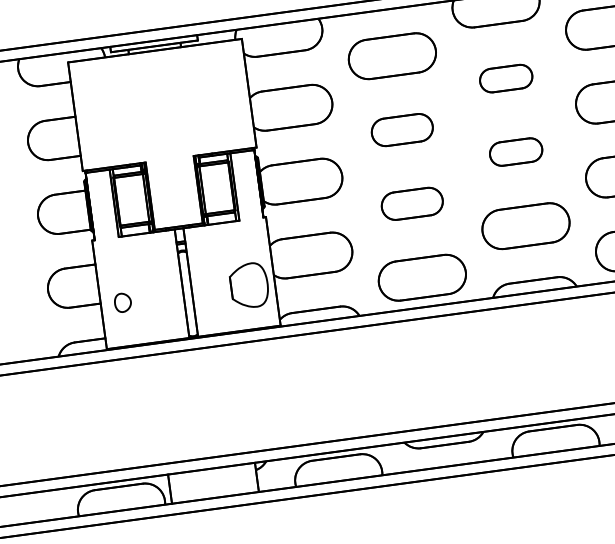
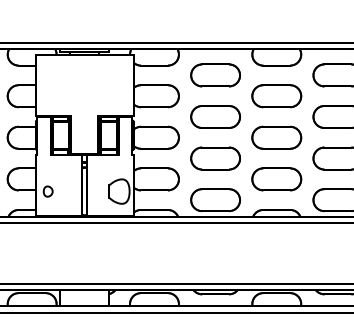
part: (505, 79) -> (276, 96), size x1.67
part: (402, 129) -> (215, 116), size x1.43
part: (515, 151) -> (276, 137), size x1.67
part: (412, 203) -> (215, 158), size x1.43

